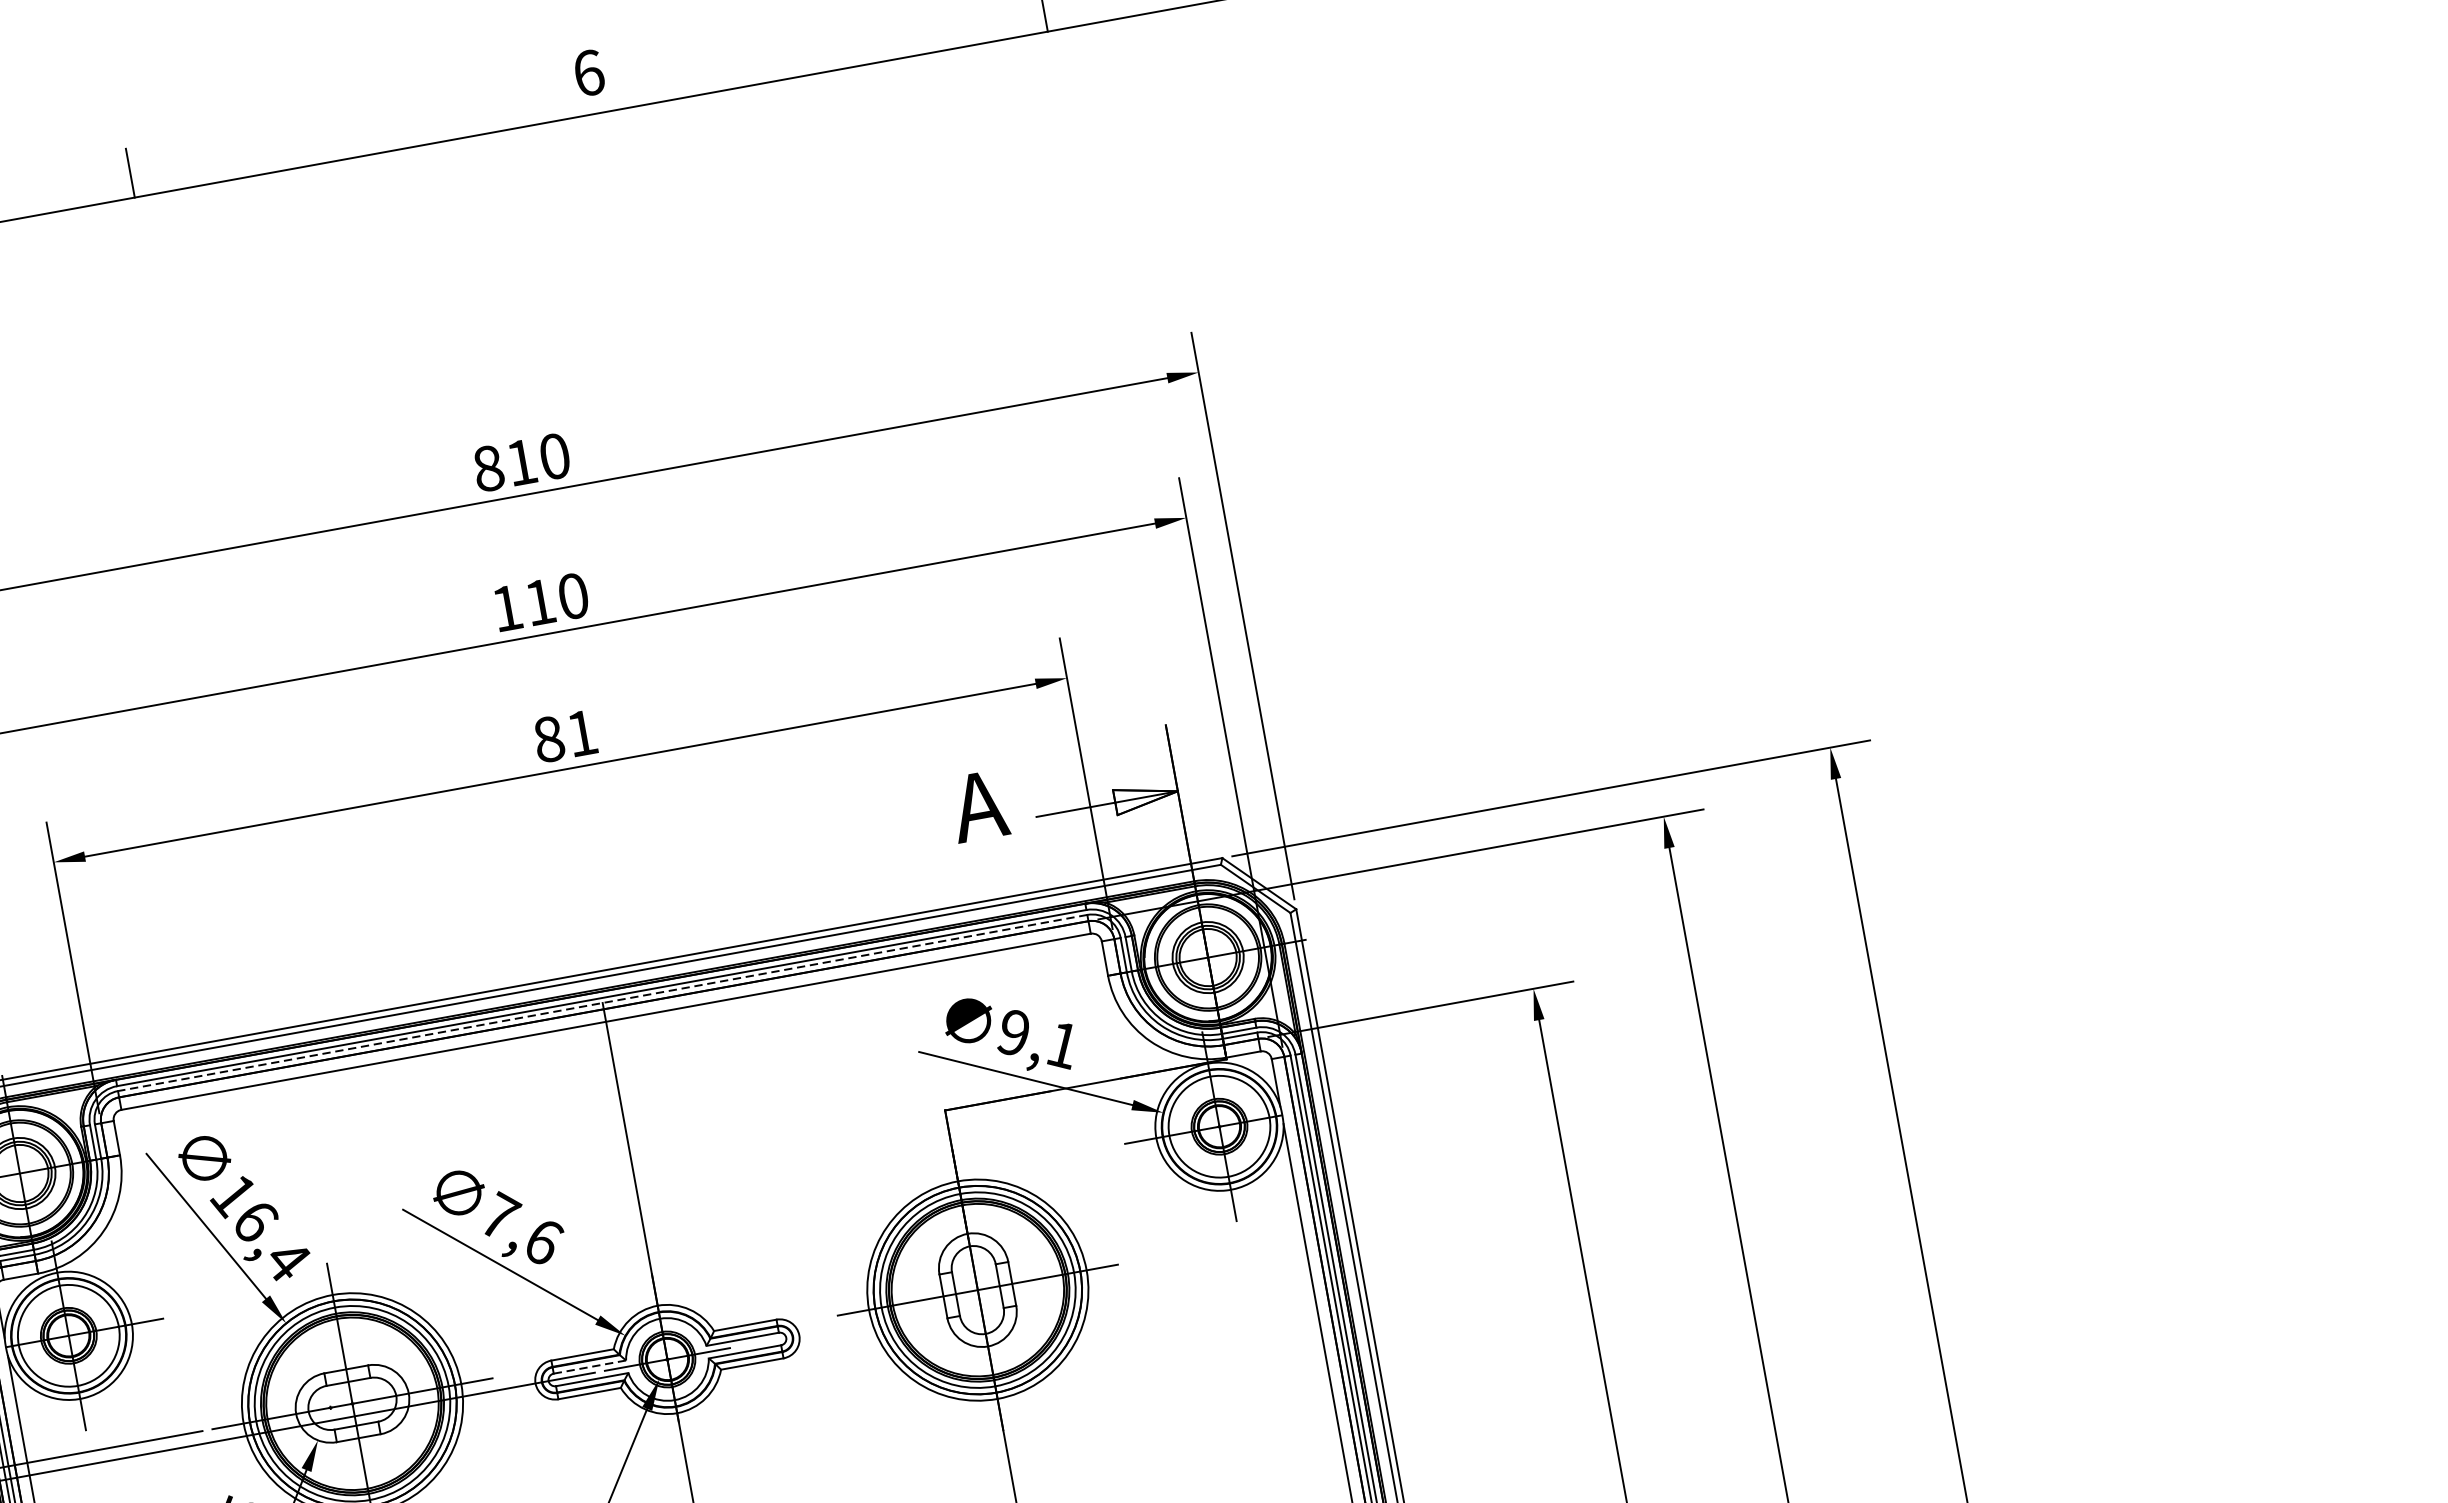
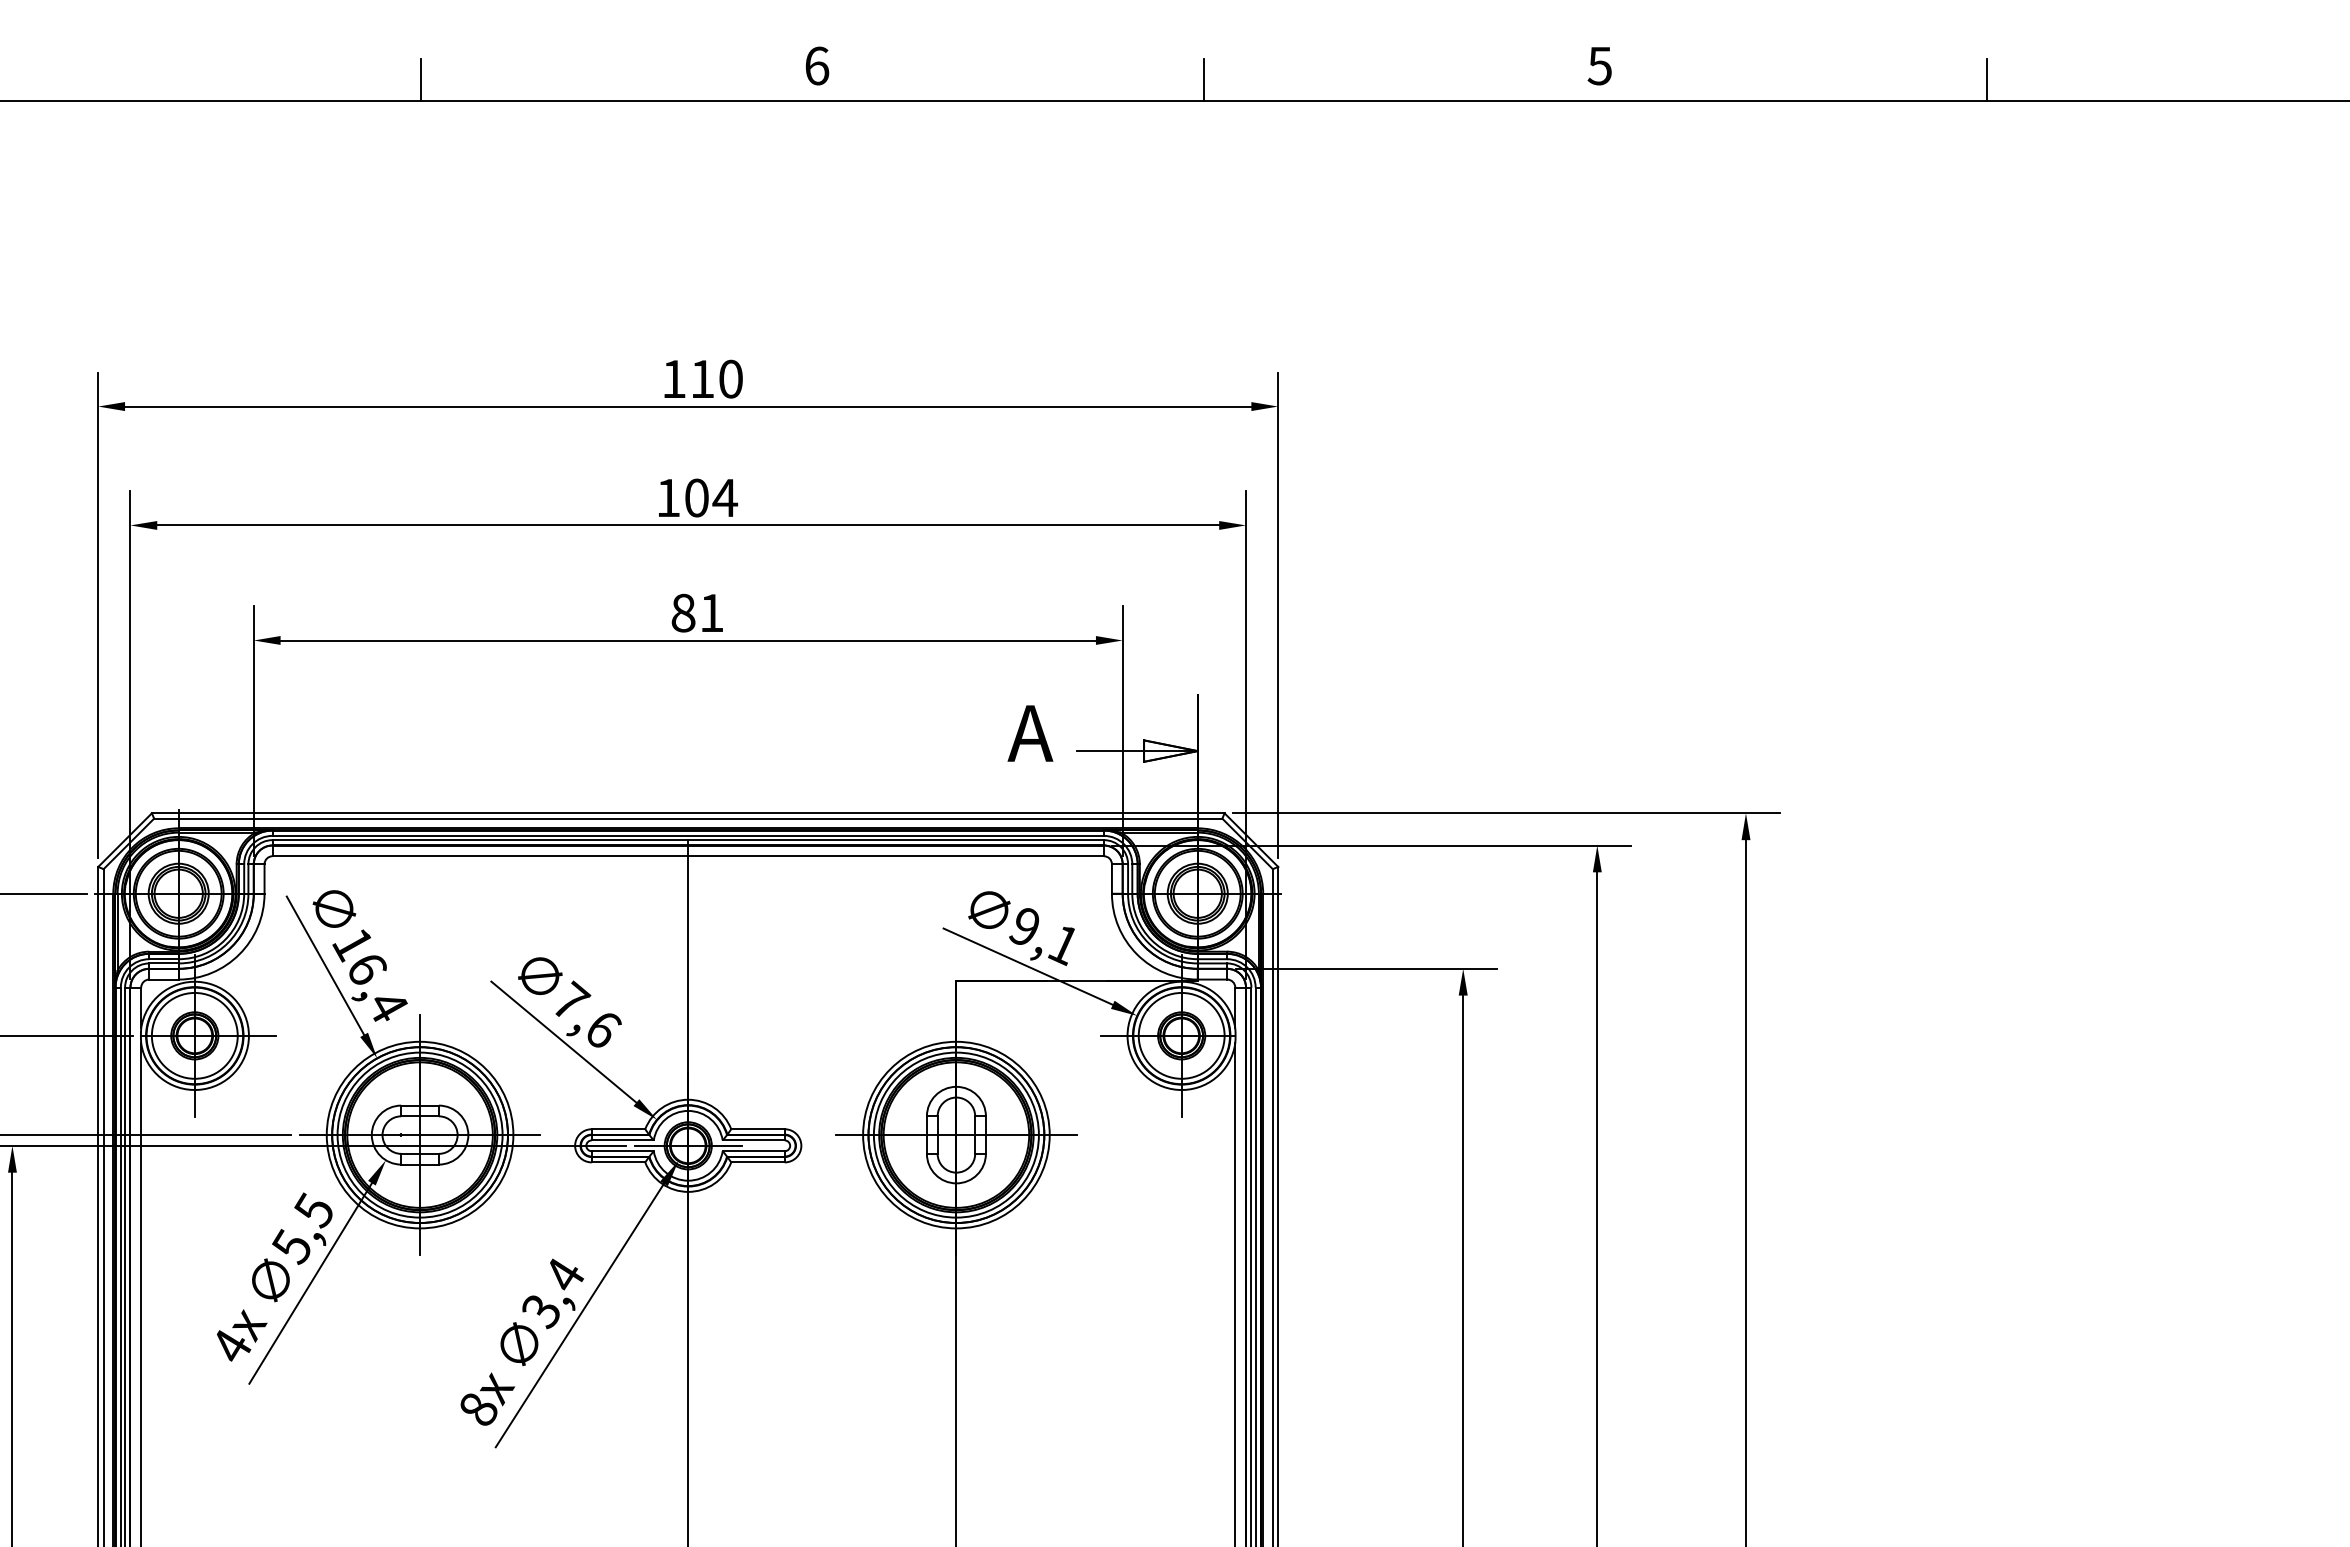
text: (488, 467) -> (674, 378), 810 -> 110
text: (557, 598) -> (711, 497), 110 -> 104
line: (603, 1003) -> (688, 840), dashed -> solid
line: (590, 1366) -> (623, 1140), dashed -> solid

